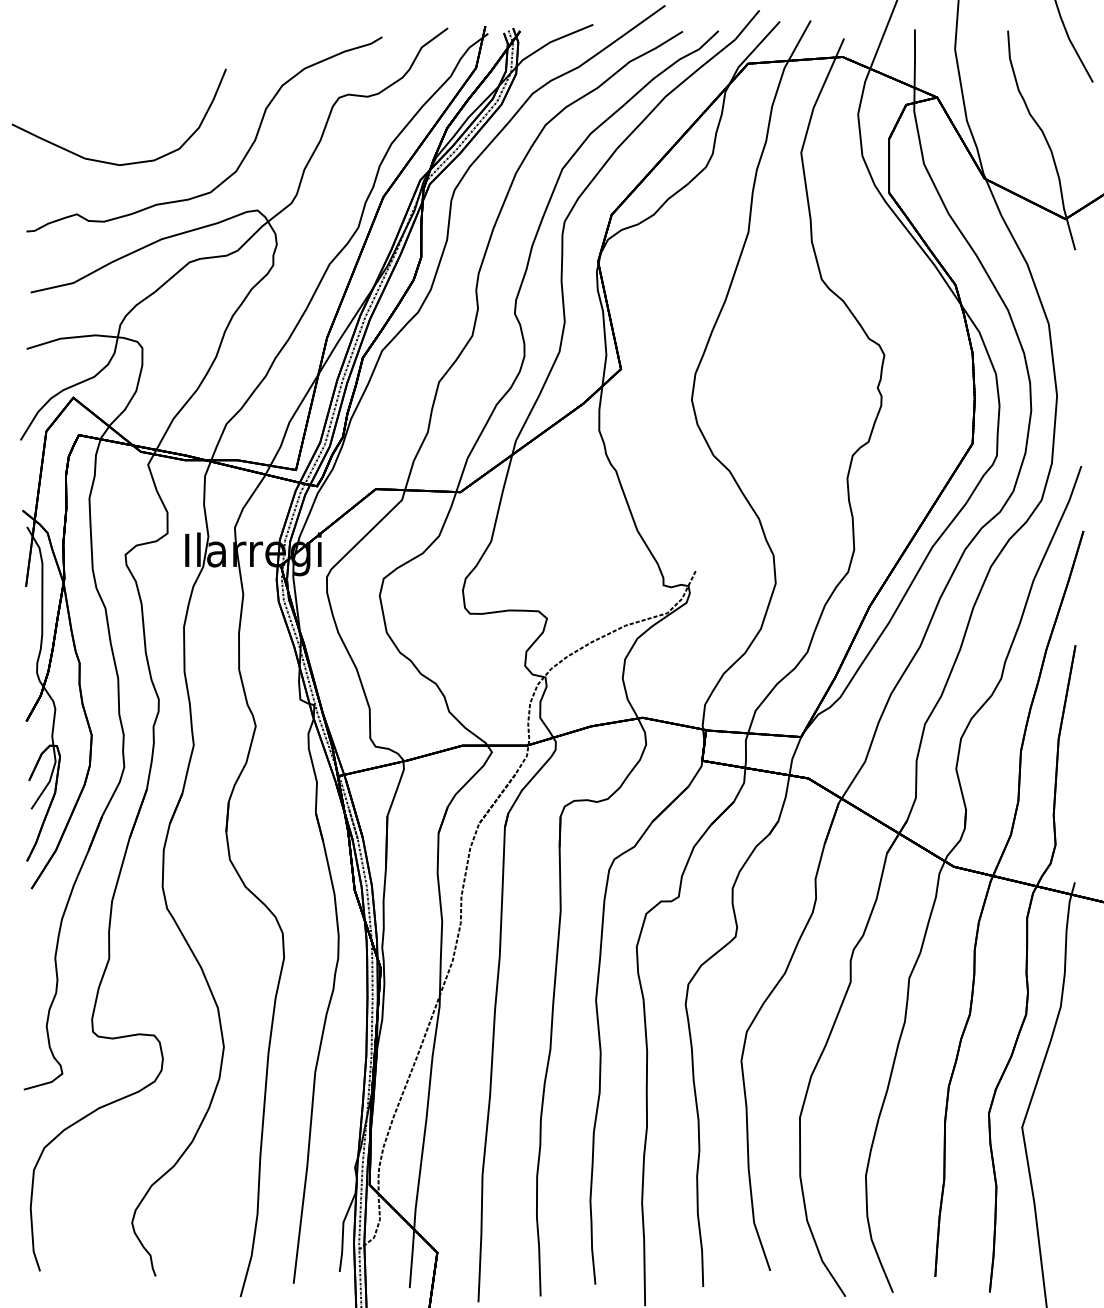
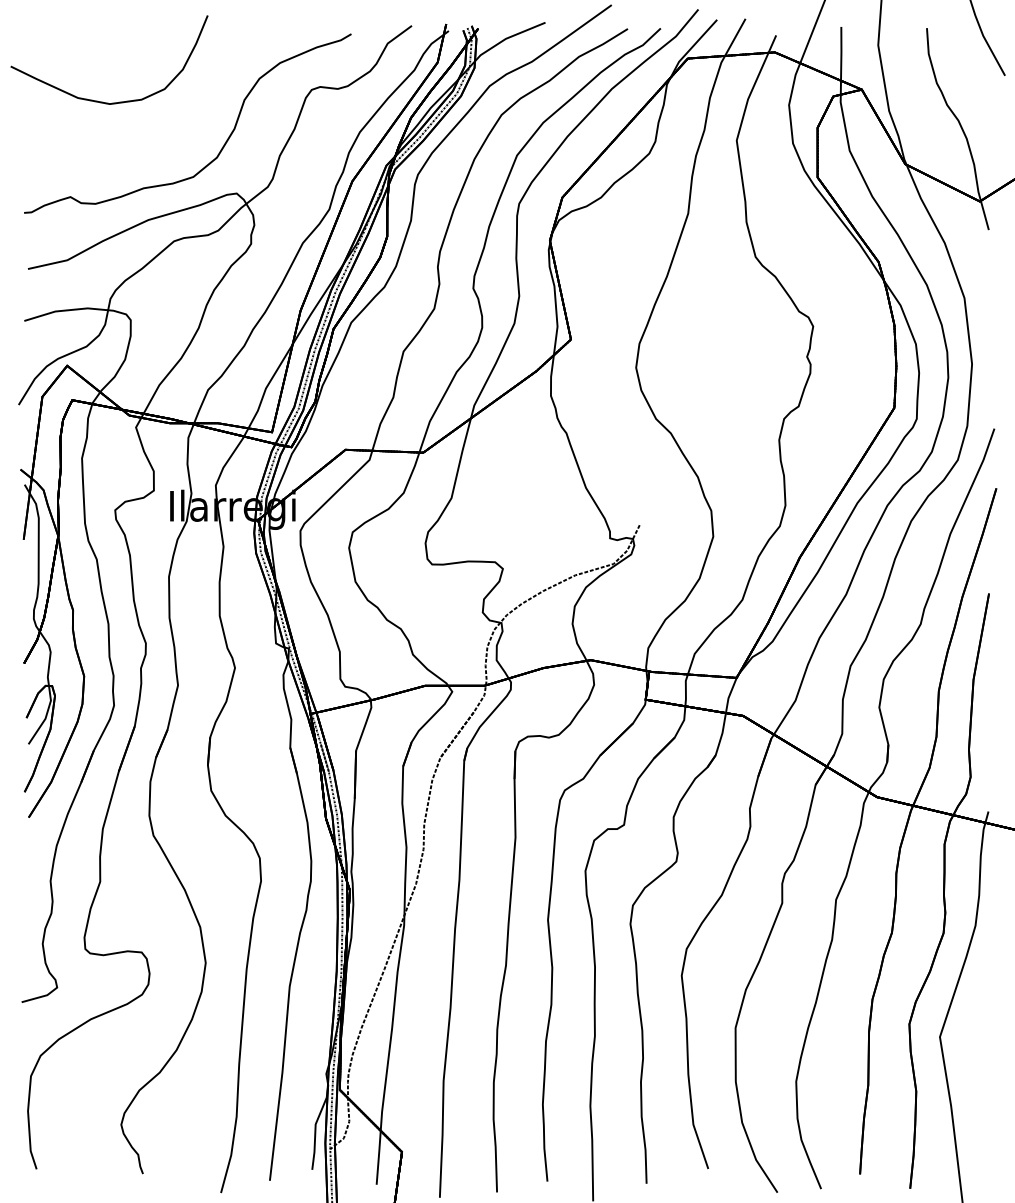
curve: (112, 162) -> (103, 101), moved

